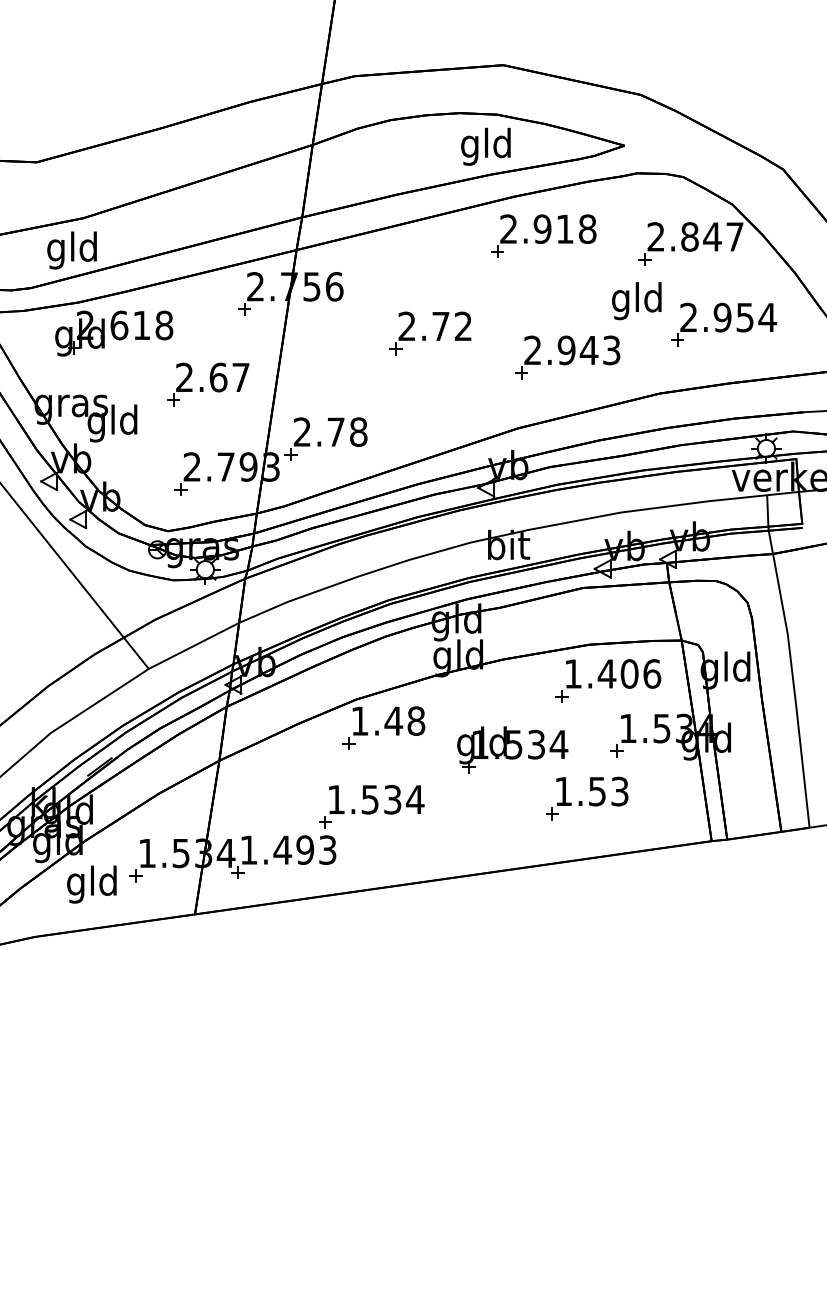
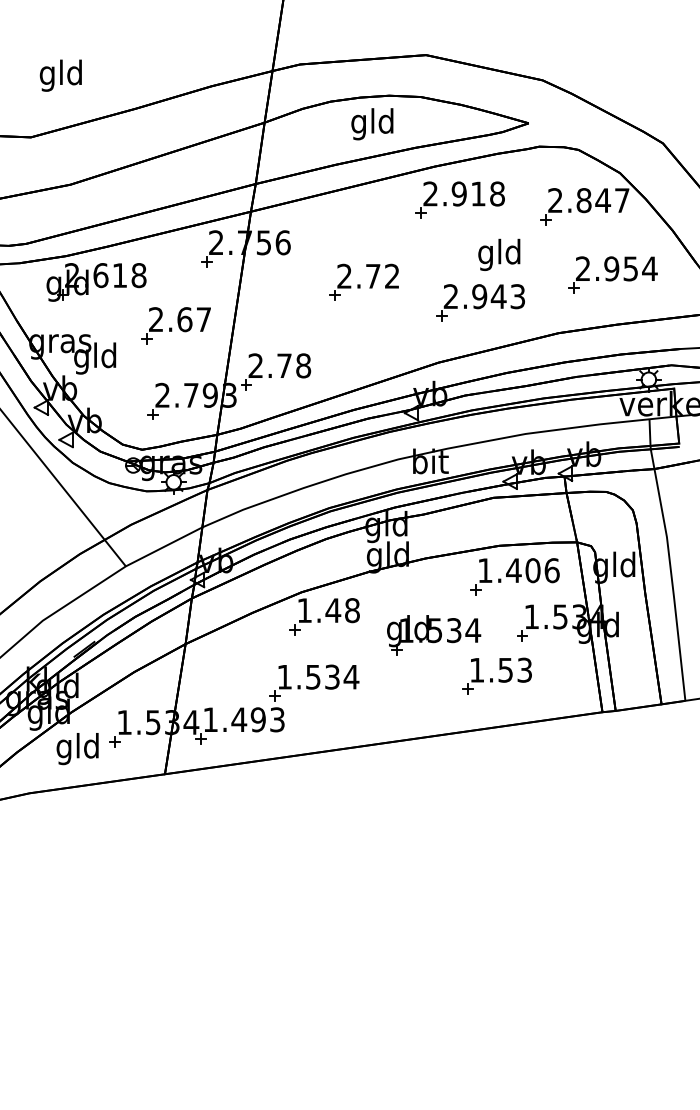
text: (485, 146) -> (372, 123), moved
text: (71, 250) -> (60, 75), moved
text: (636, 301) -> (499, 255), moved

